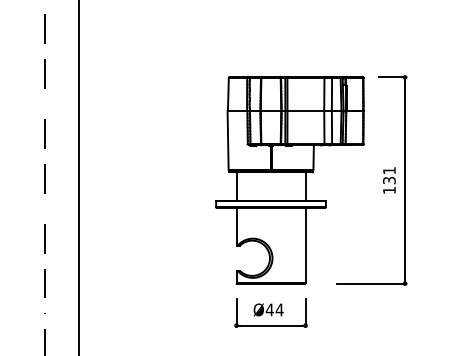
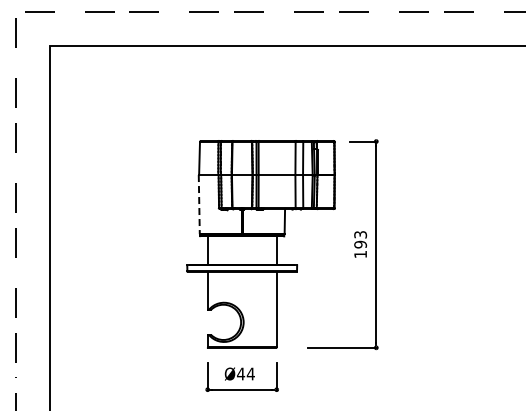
line: (228, 140) -> (199, 204), solid -> dashed
text: (389, 175) -> (360, 239), 131 -> 193

